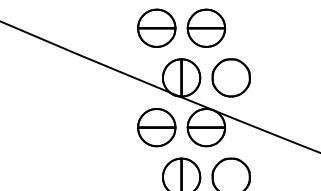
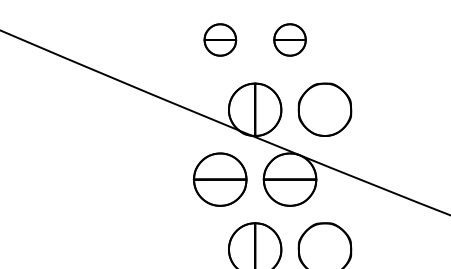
part: (156, 27) -> (220, 39), size x0.6
part: (206, 27) -> (289, 39), size x0.6

